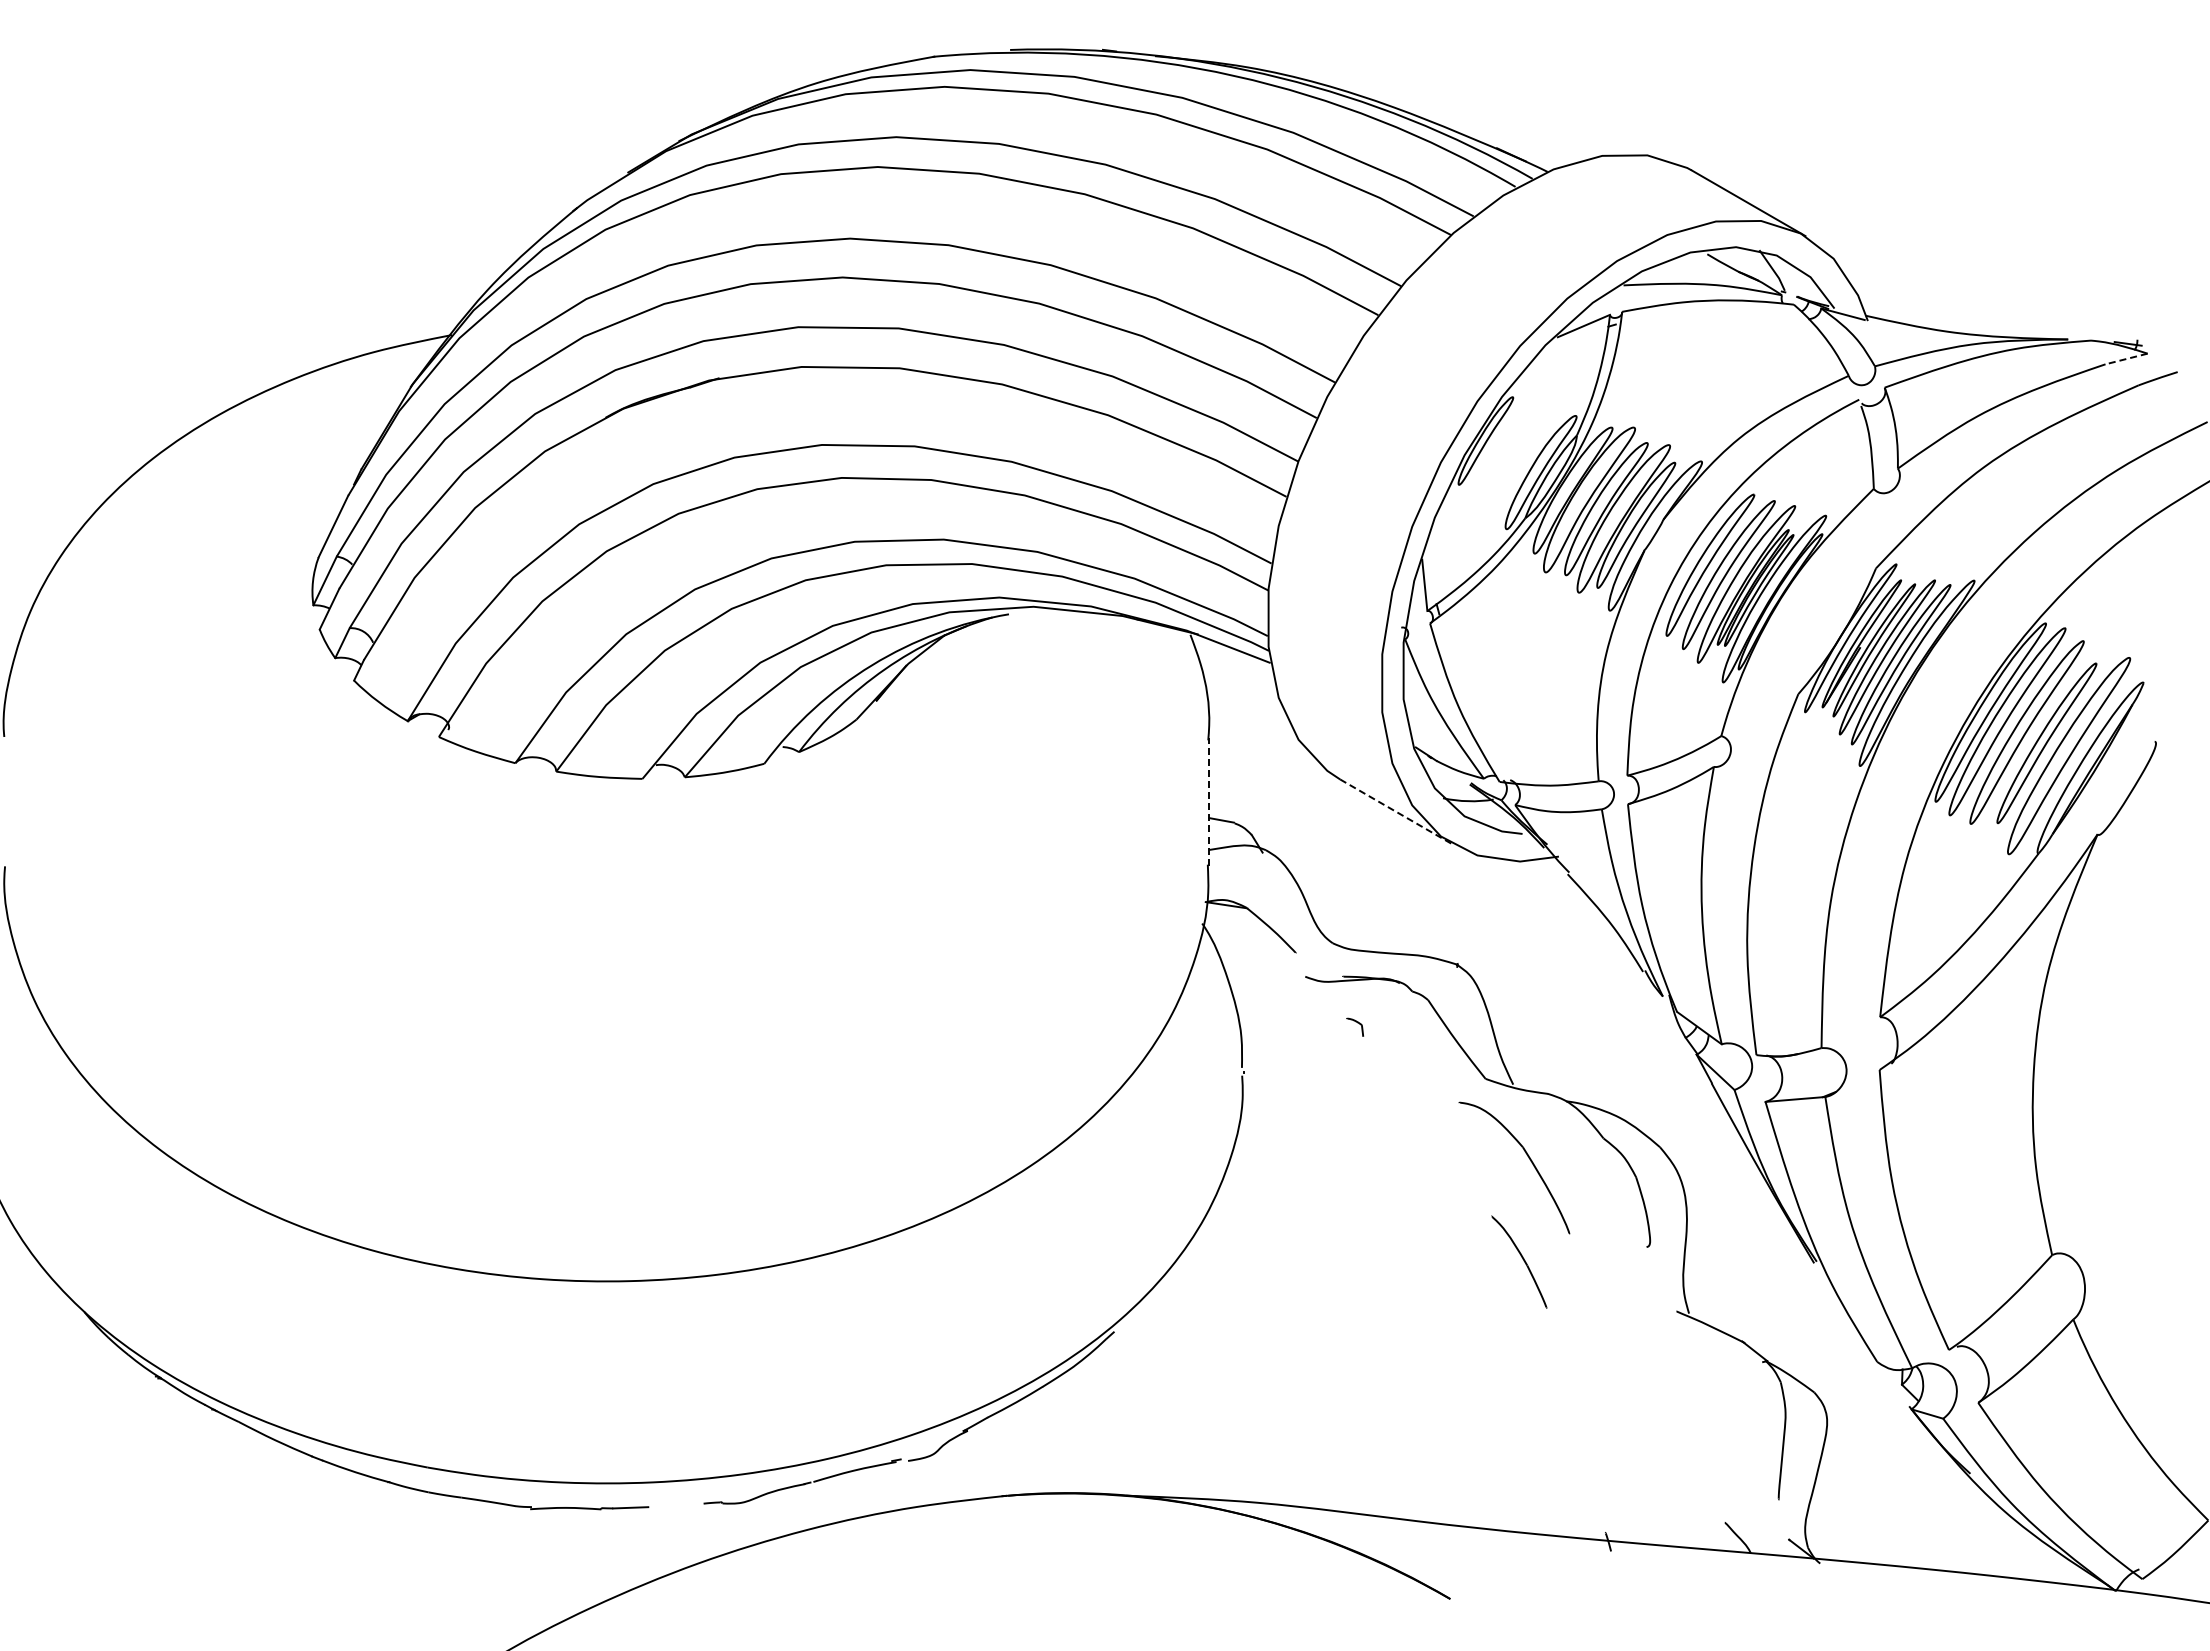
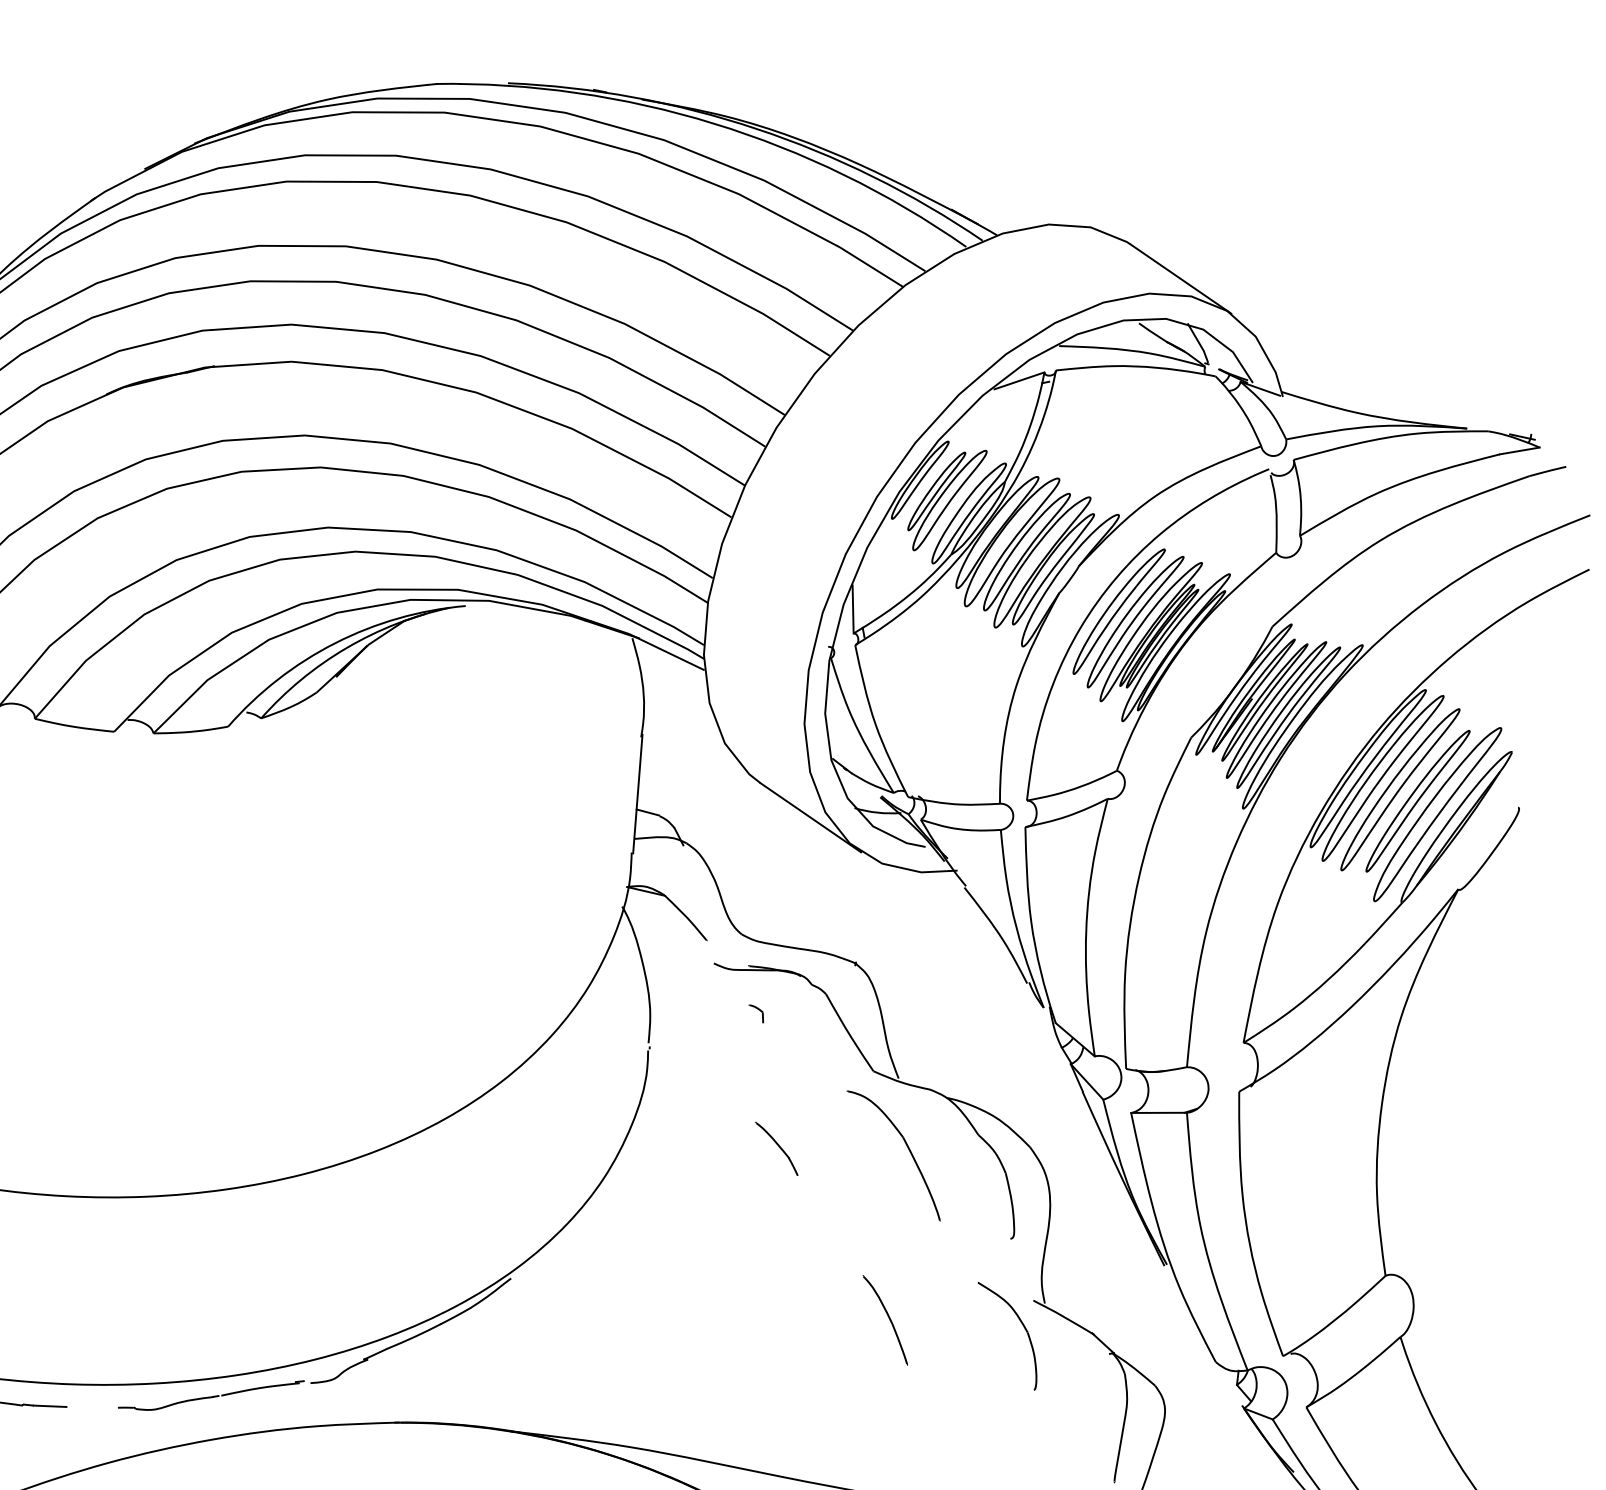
line: (2126, 358) -> (1519, 450), dashed -> solid
part: (1515, 460) -> (946, 500), added
line: (1209, 801) -> (637, 794), dashed -> solid
line: (1396, 812) -> (810, 817), dashed -> solid
part: (1387, 1170) -> (775, 1148), added
part: (1519, 1261) -> (885, 1319), moved
part: (1668, 1341) -> (1023, 1327), added

